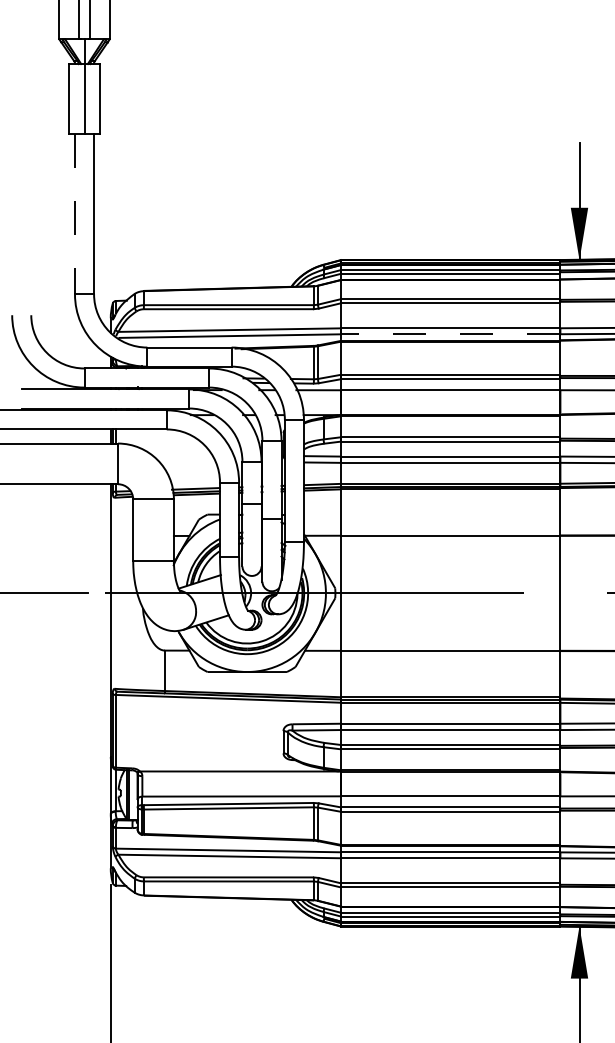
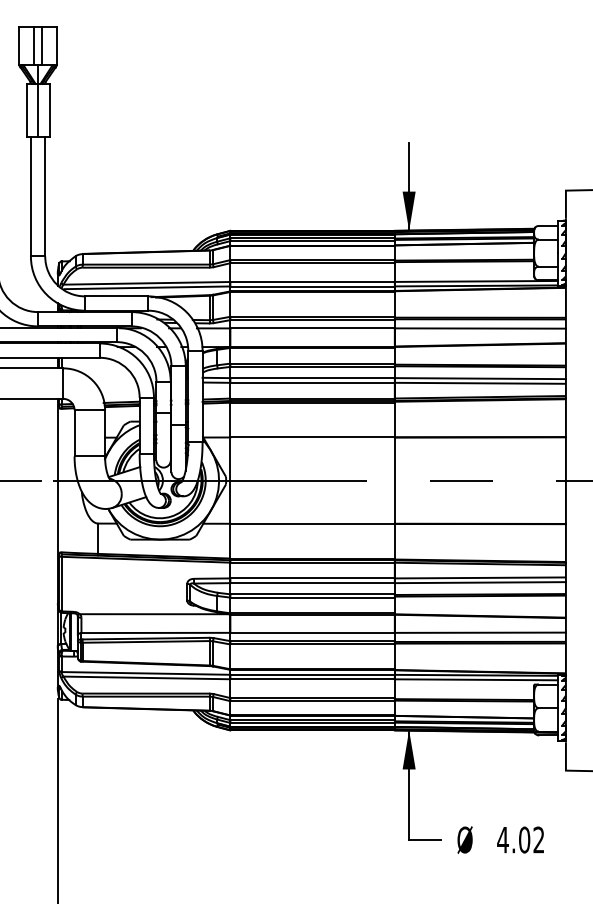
line: (74, 214) -> (30, 196), dashed -> solid
line: (450, 334) -> (312, 286), dashed -> solid

